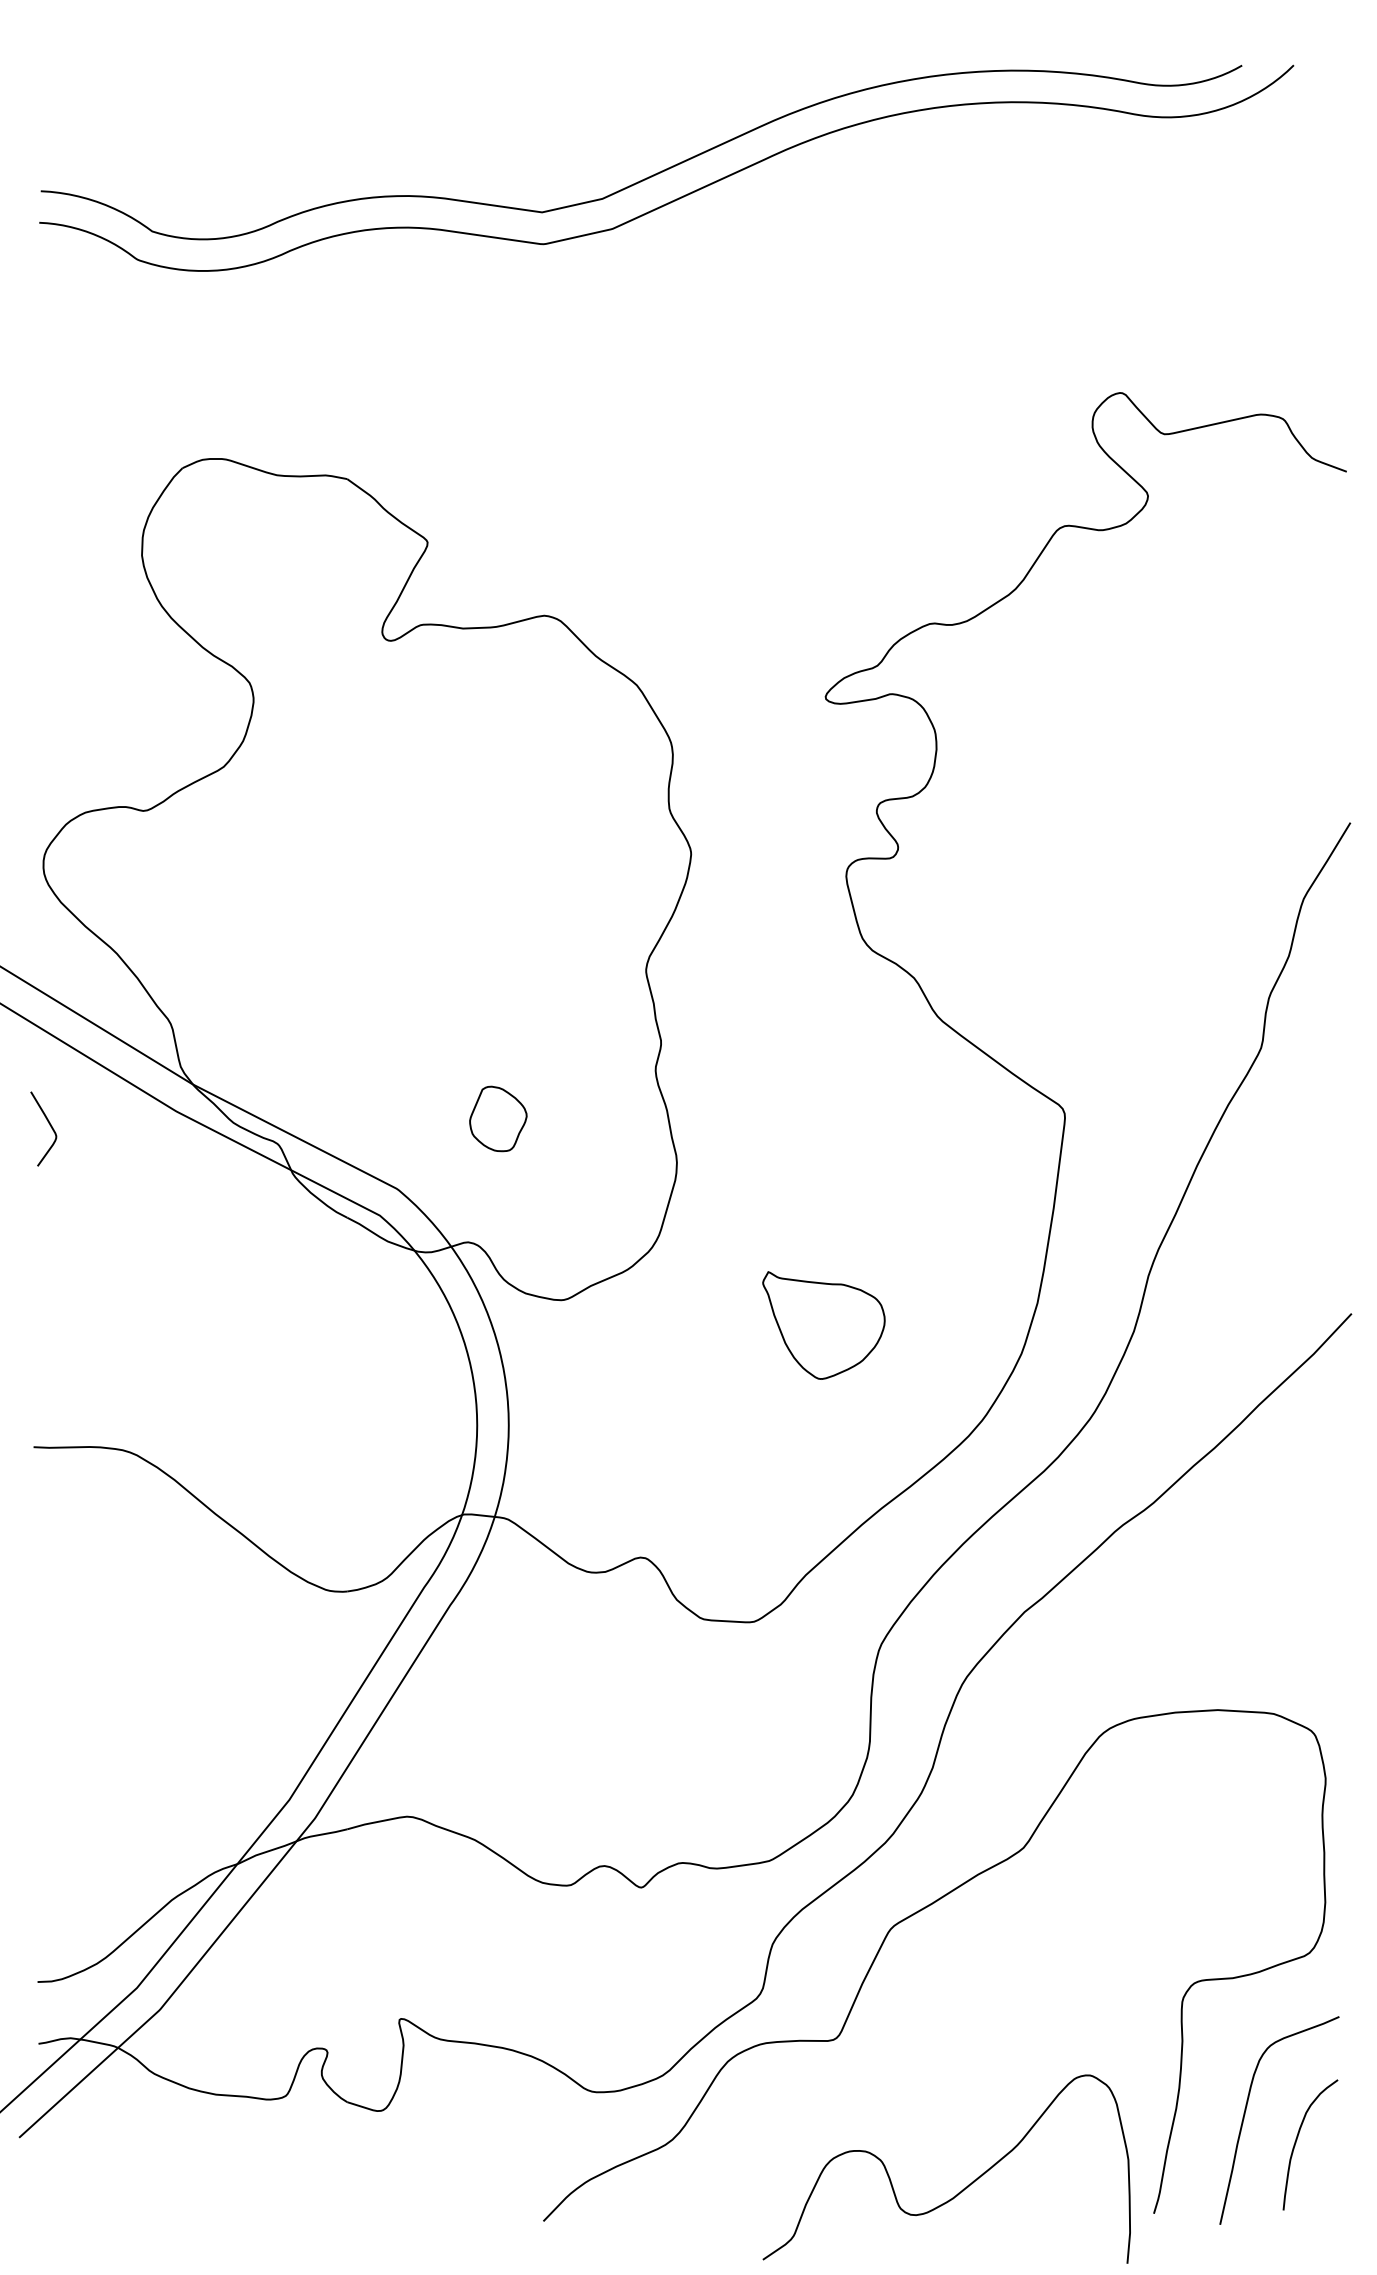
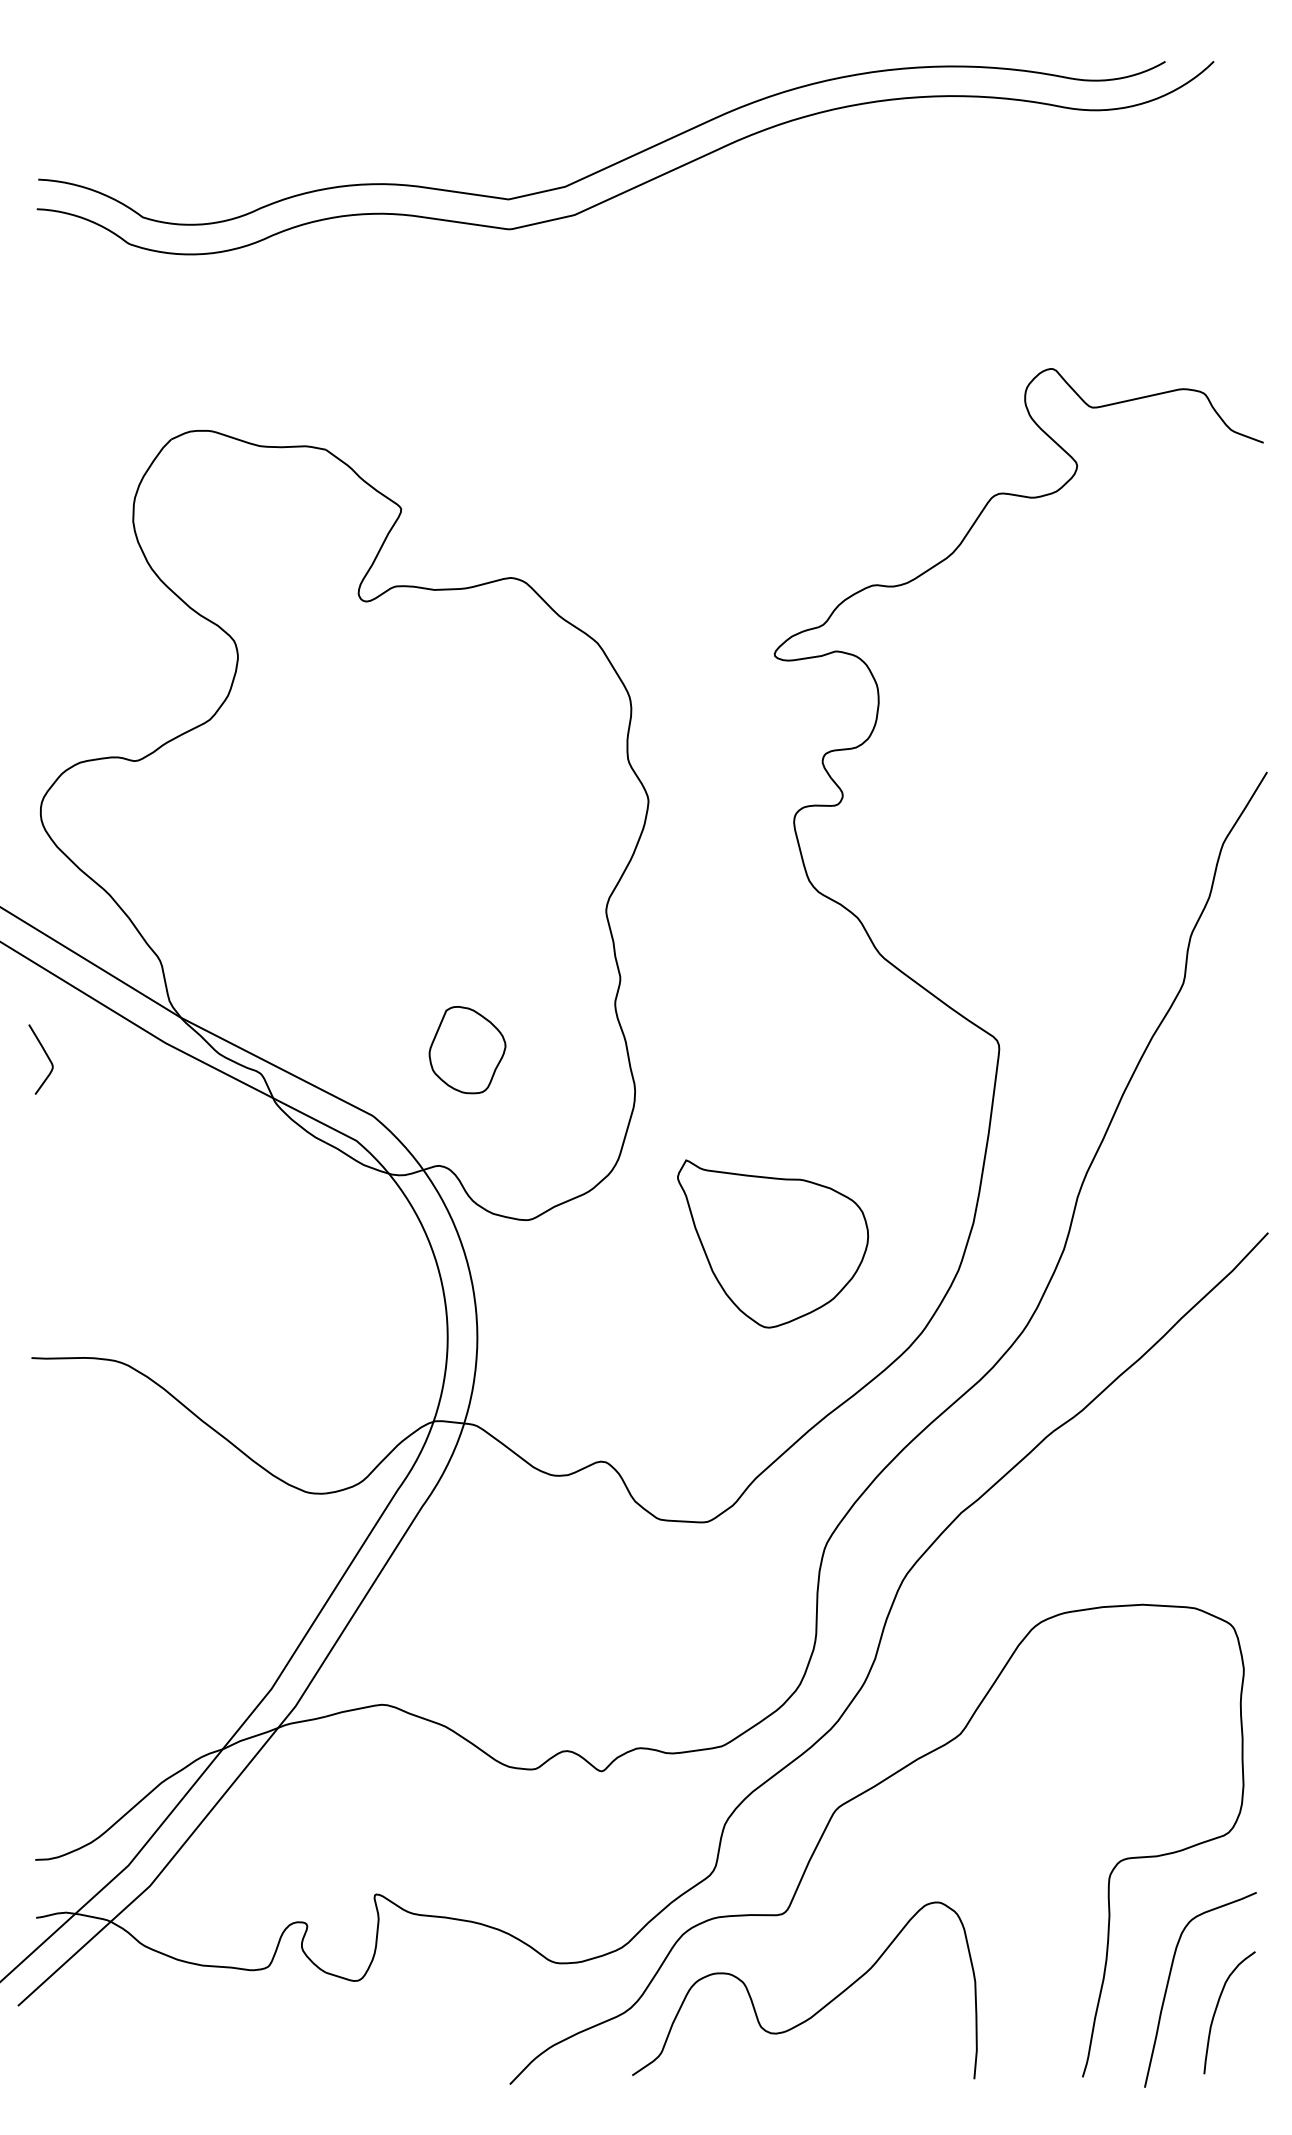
part: (498, 1118) -> (467, 1049), size x1.43
part: (823, 1325) -> (772, 1243), size x1.67
curve: (963, 2188) -> (820, 2008), moved

